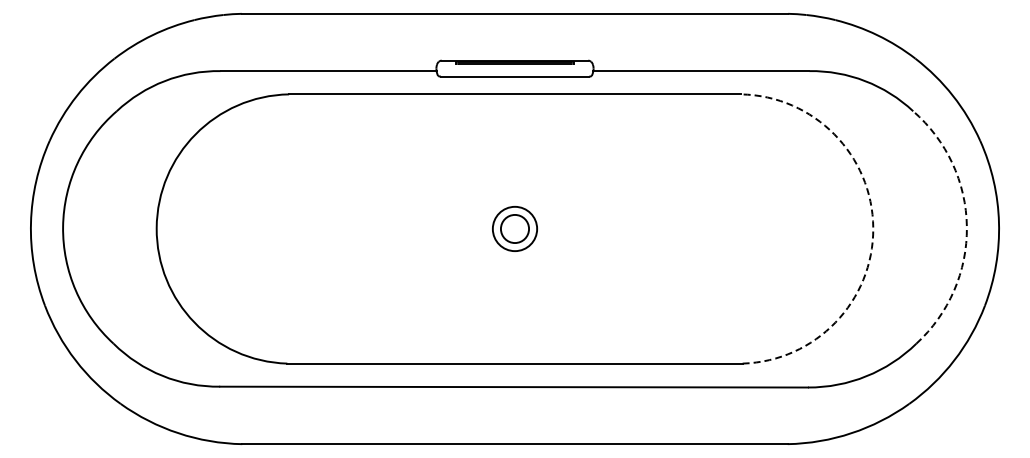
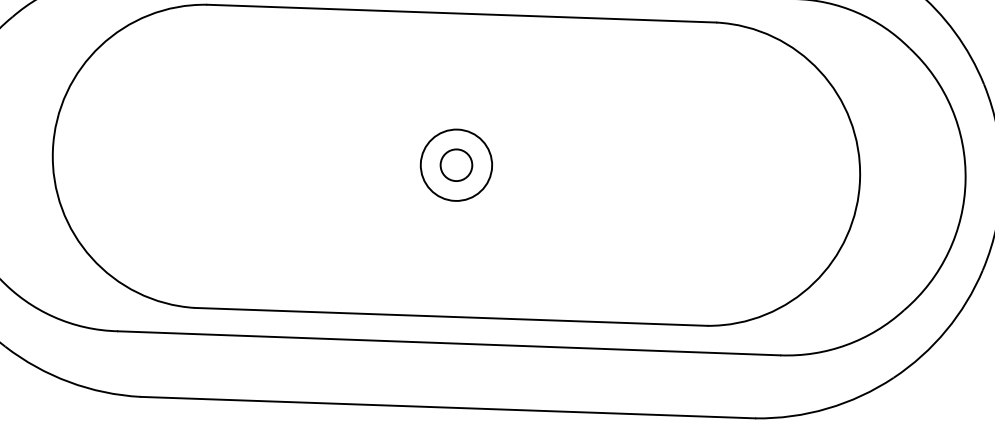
arc: (966, 226) -> (965, 180), dashed -> solid
circle: (514, 228) -> (455, 164), size x1.43
arc: (873, 228) -> (860, 178), dashed -> solid

